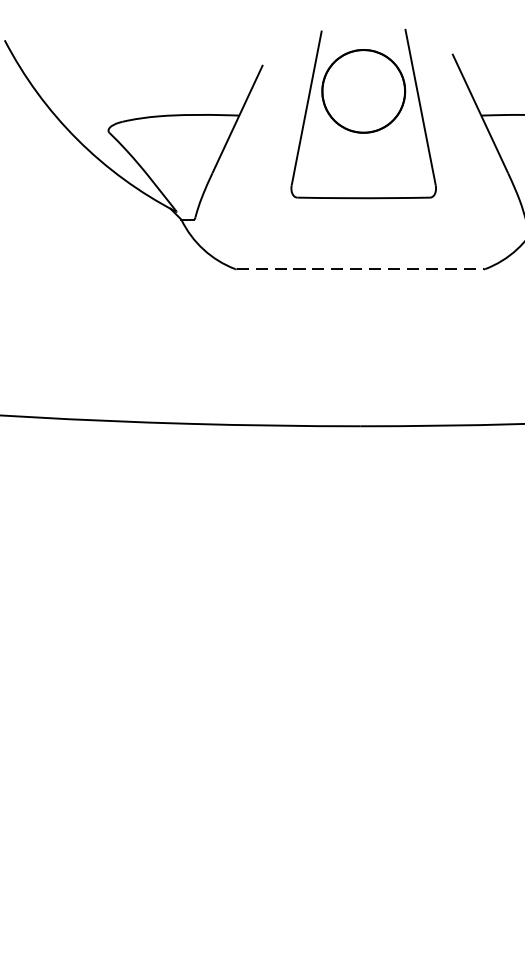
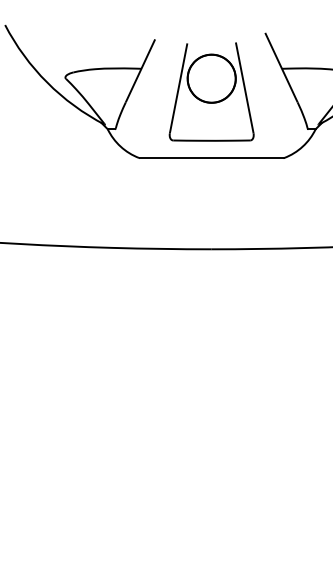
part: (363, 113) -> (211, 91), moved
line: (359, 269) -> (211, 158), dashed -> solid

